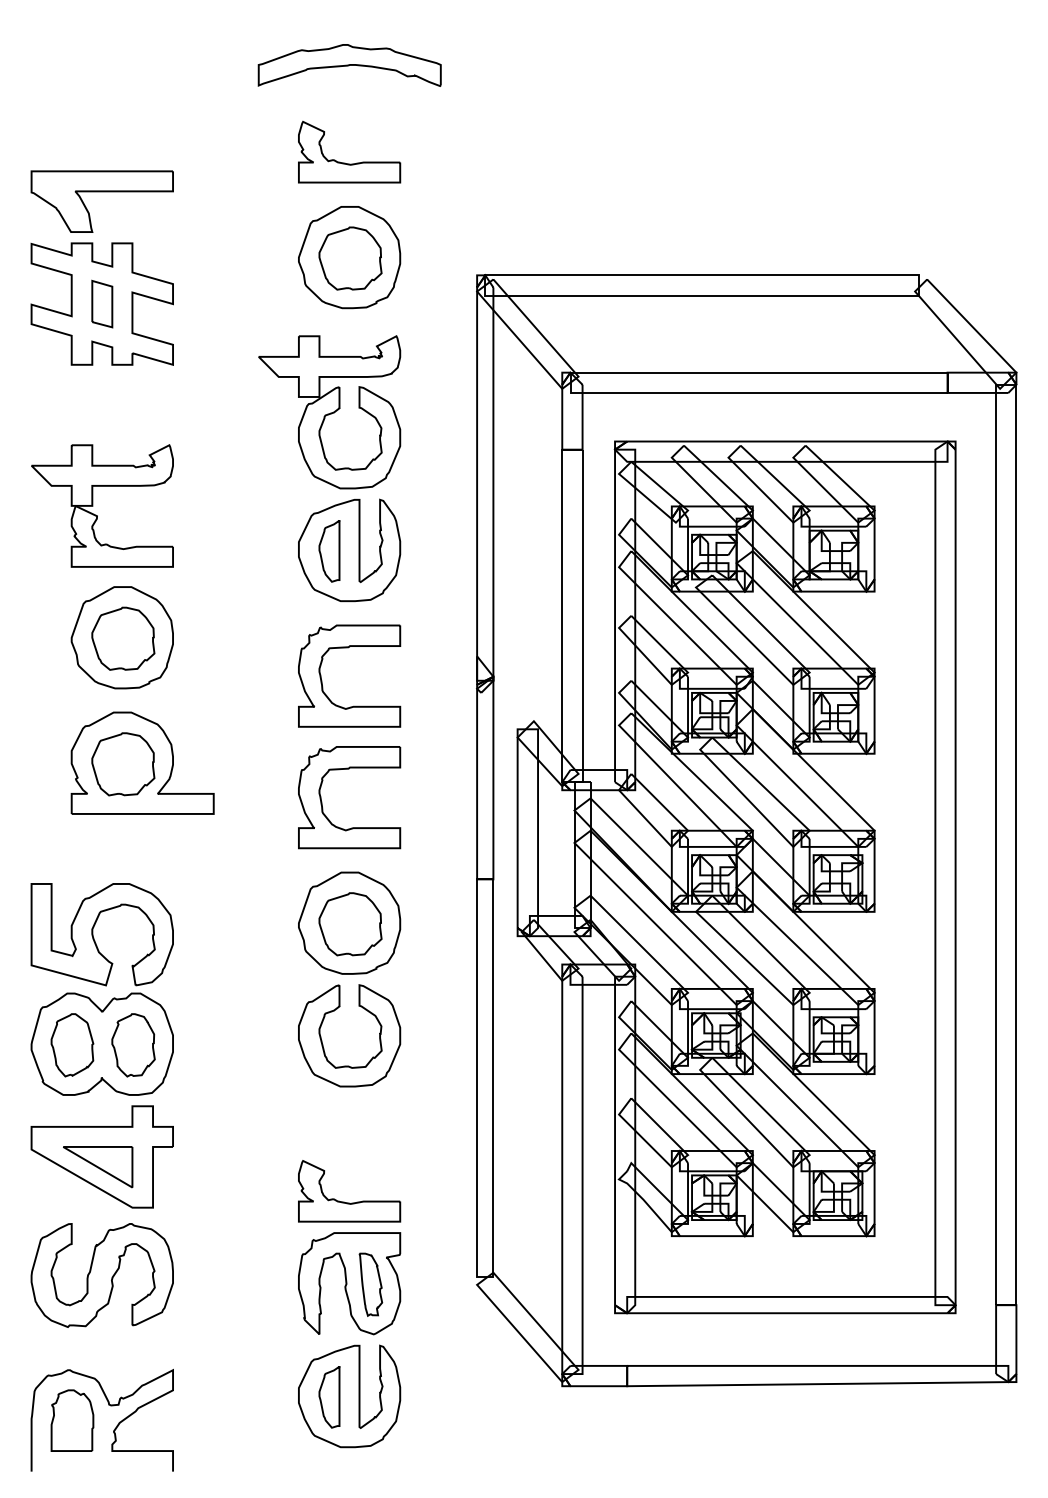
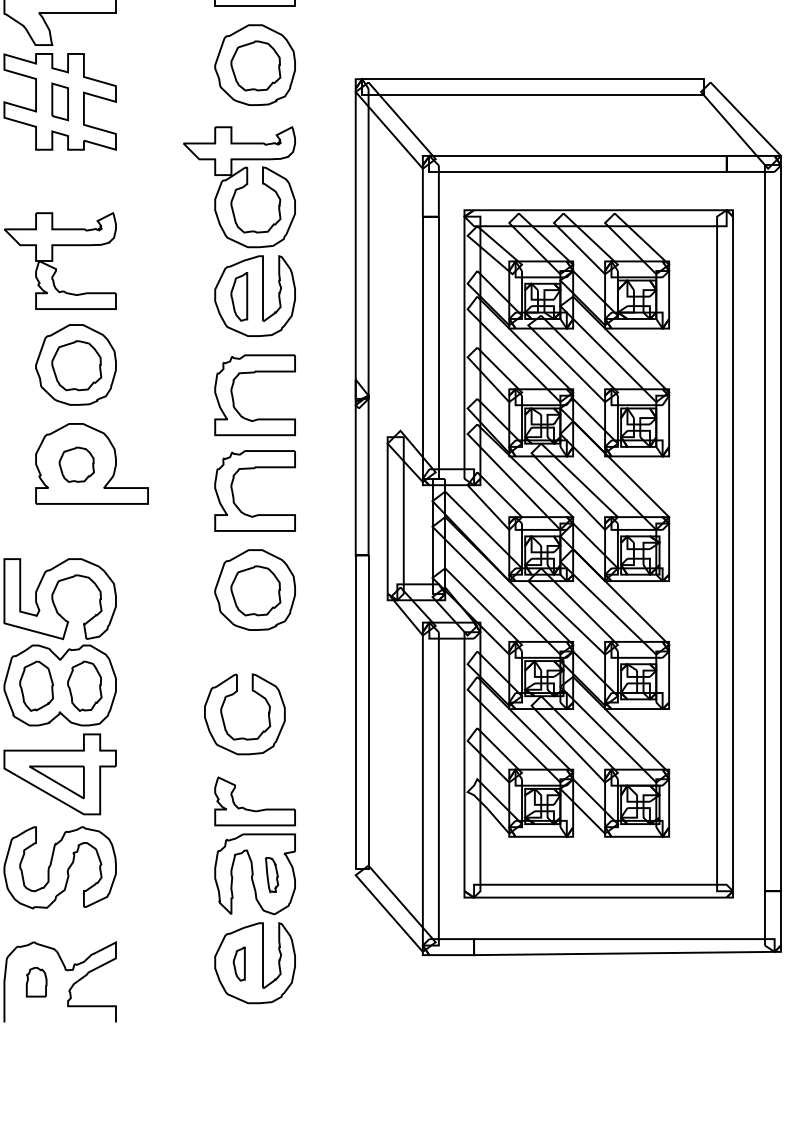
part: (123, 764) -> (76, 464), size x0.7
part: (322, 1040) -> (223, 718), moved
part: (370, 1284) -> (271, 874), size x0.7
part: (329, 1397) -> (239, 964), size x0.7
part: (72, 1420) -> (36, 982), size x0.6

